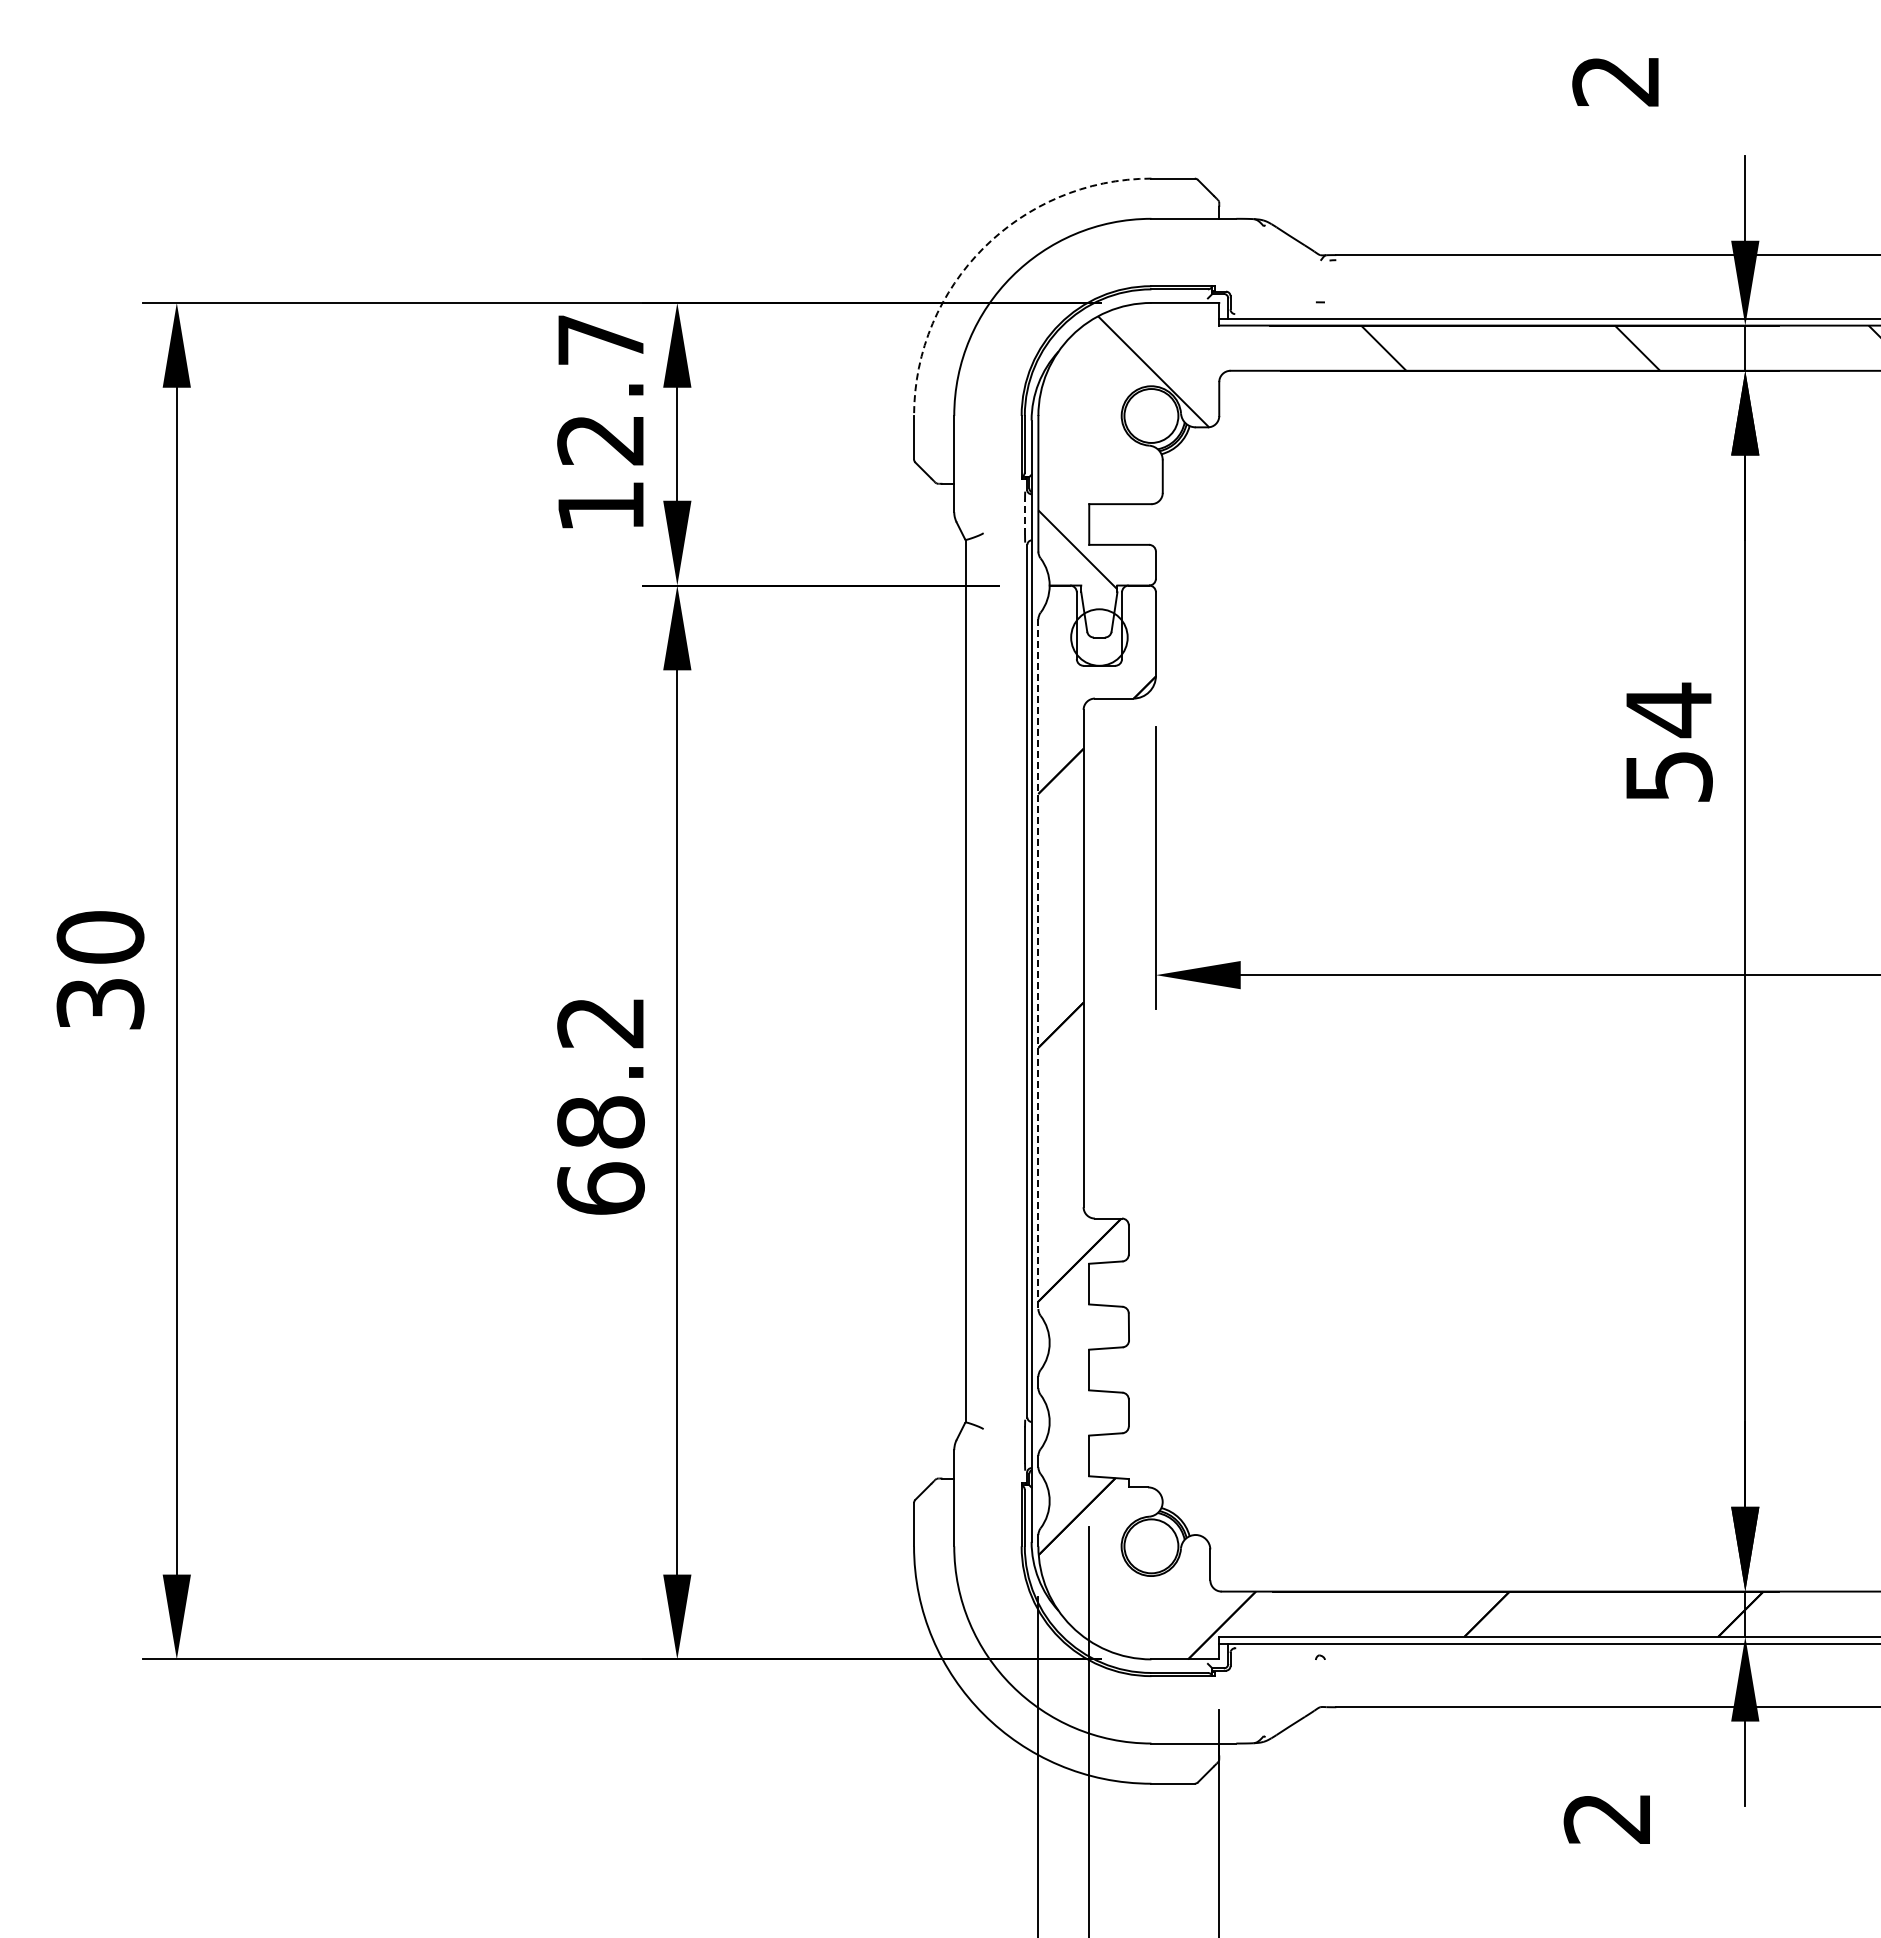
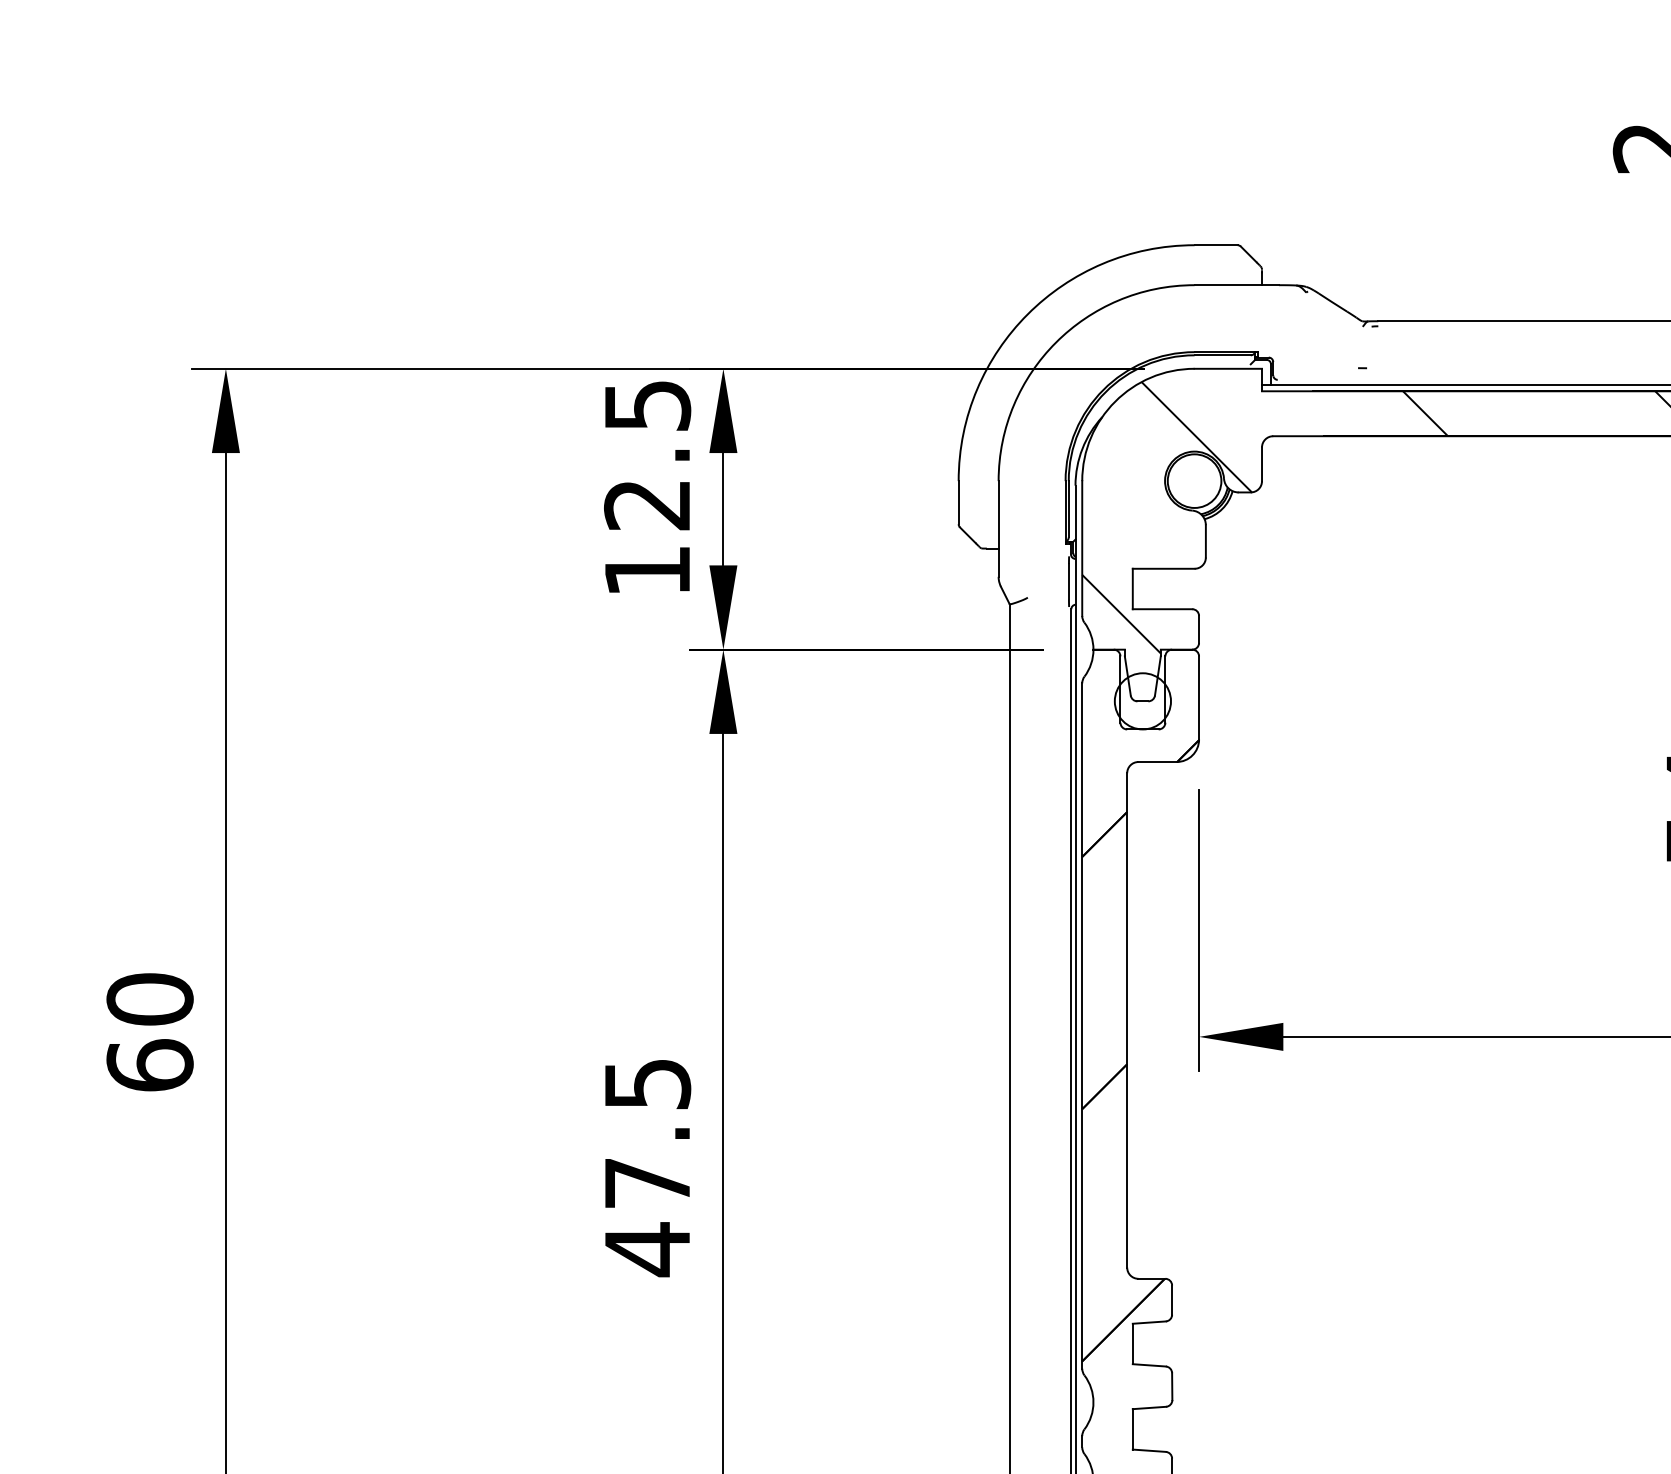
arc: (983, 248) -> (1027, 314), dashed -> solid
text: (601, 340) -> (648, 406), 12.7 -> 12.5
line: (1025, 517) -> (1069, 582), dashed -> solid
line: (1038, 964) -> (1082, 1026), dashed -> solid
text: (100, 1003) -> (150, 1065), 30 -> 60
text: (600, 1107) -> (647, 1168), 68.2 -> 47.5

